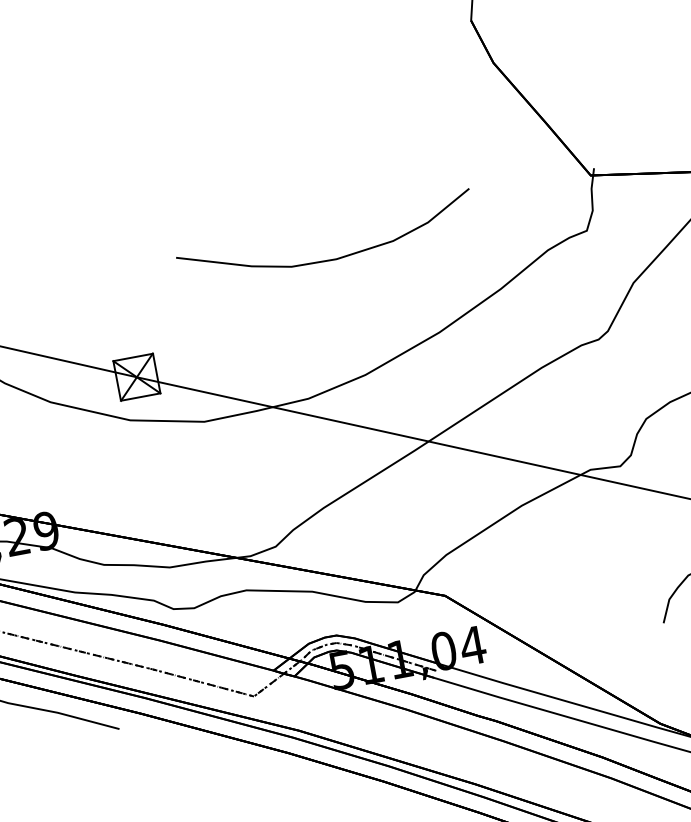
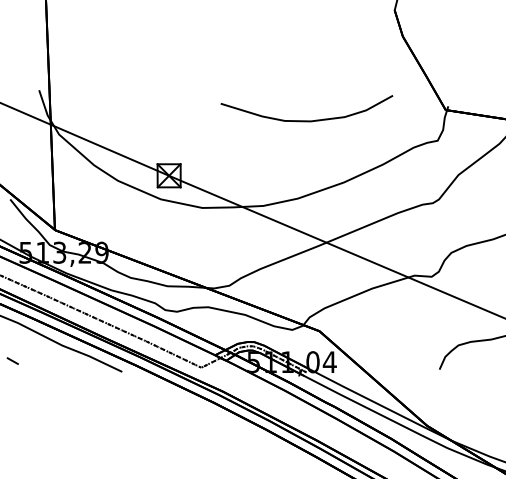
curve: (328, 259) -> (306, 120), moved

